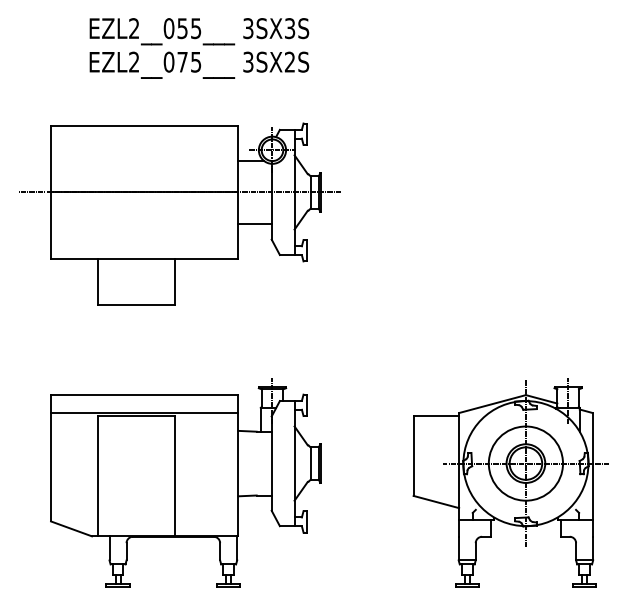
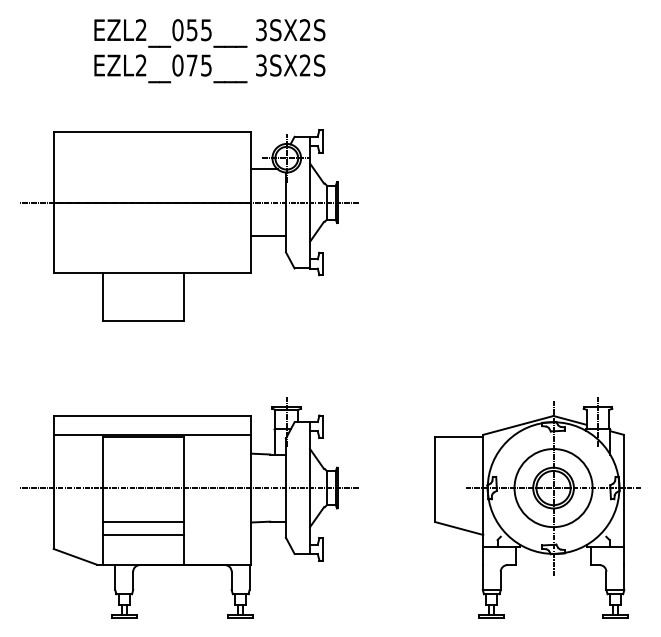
text: (289, 28) -> (304, 30), 3SX3S -> 3SX2S
line: (180, 464) -> (189, 488), added
line: (136, 496) -> (143, 522), added
line: (136, 507) -> (143, 534), added

